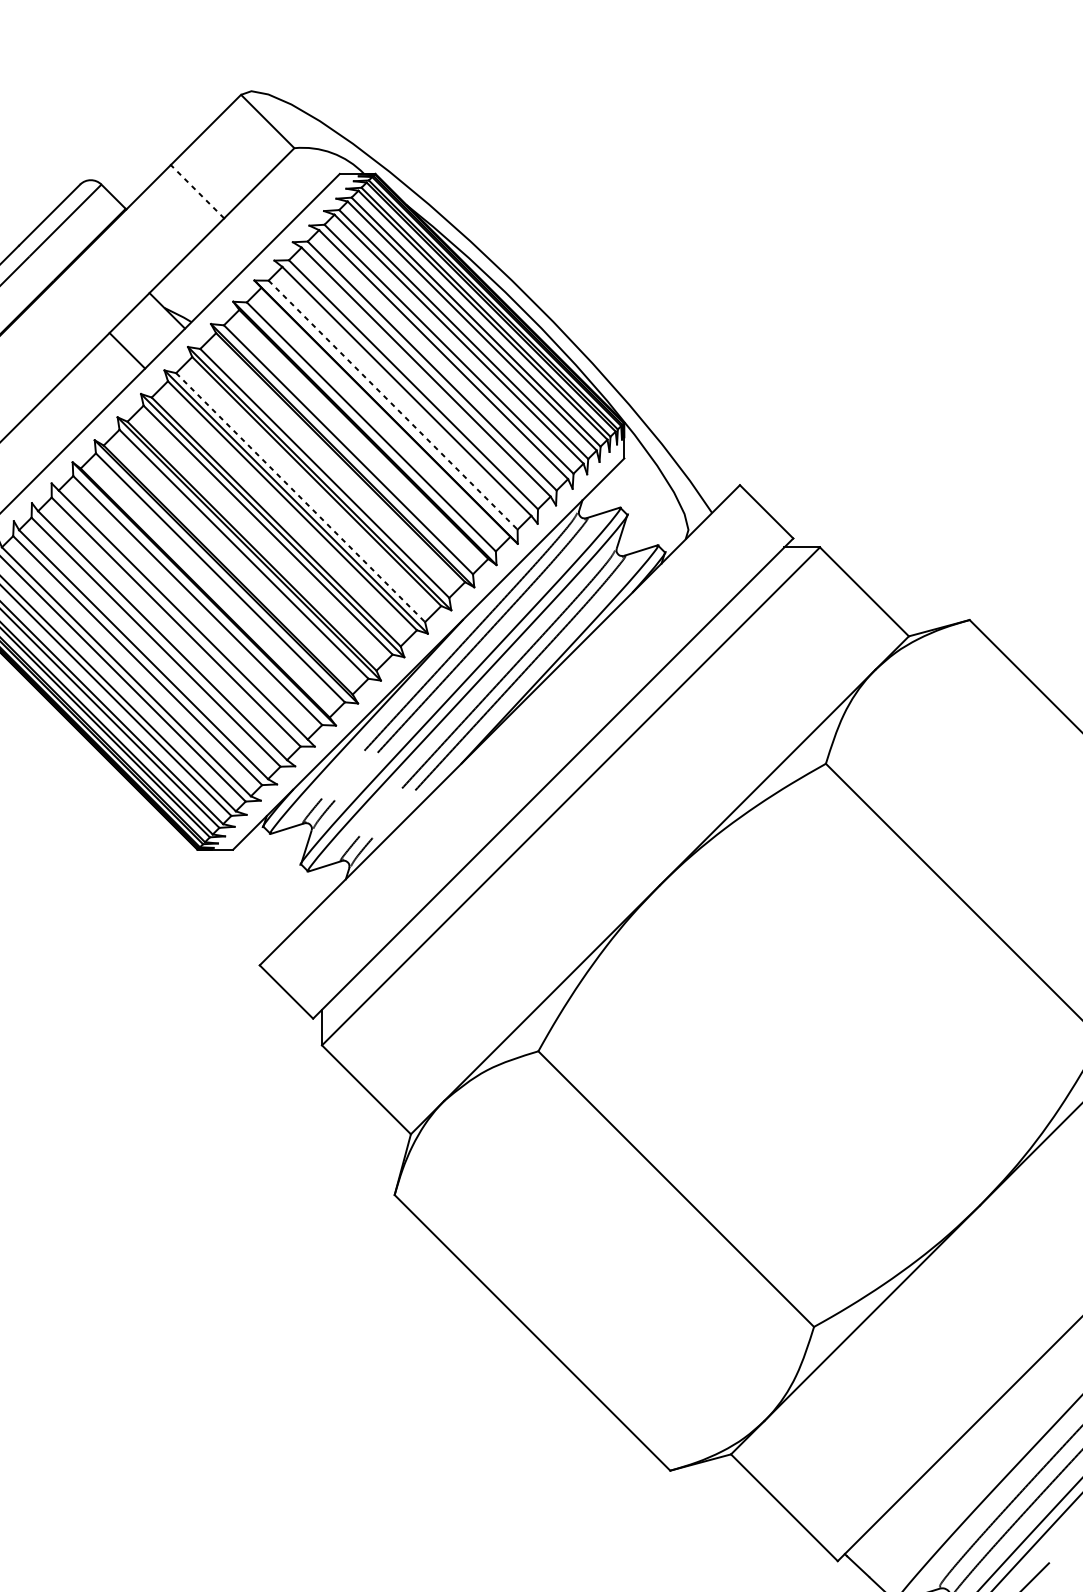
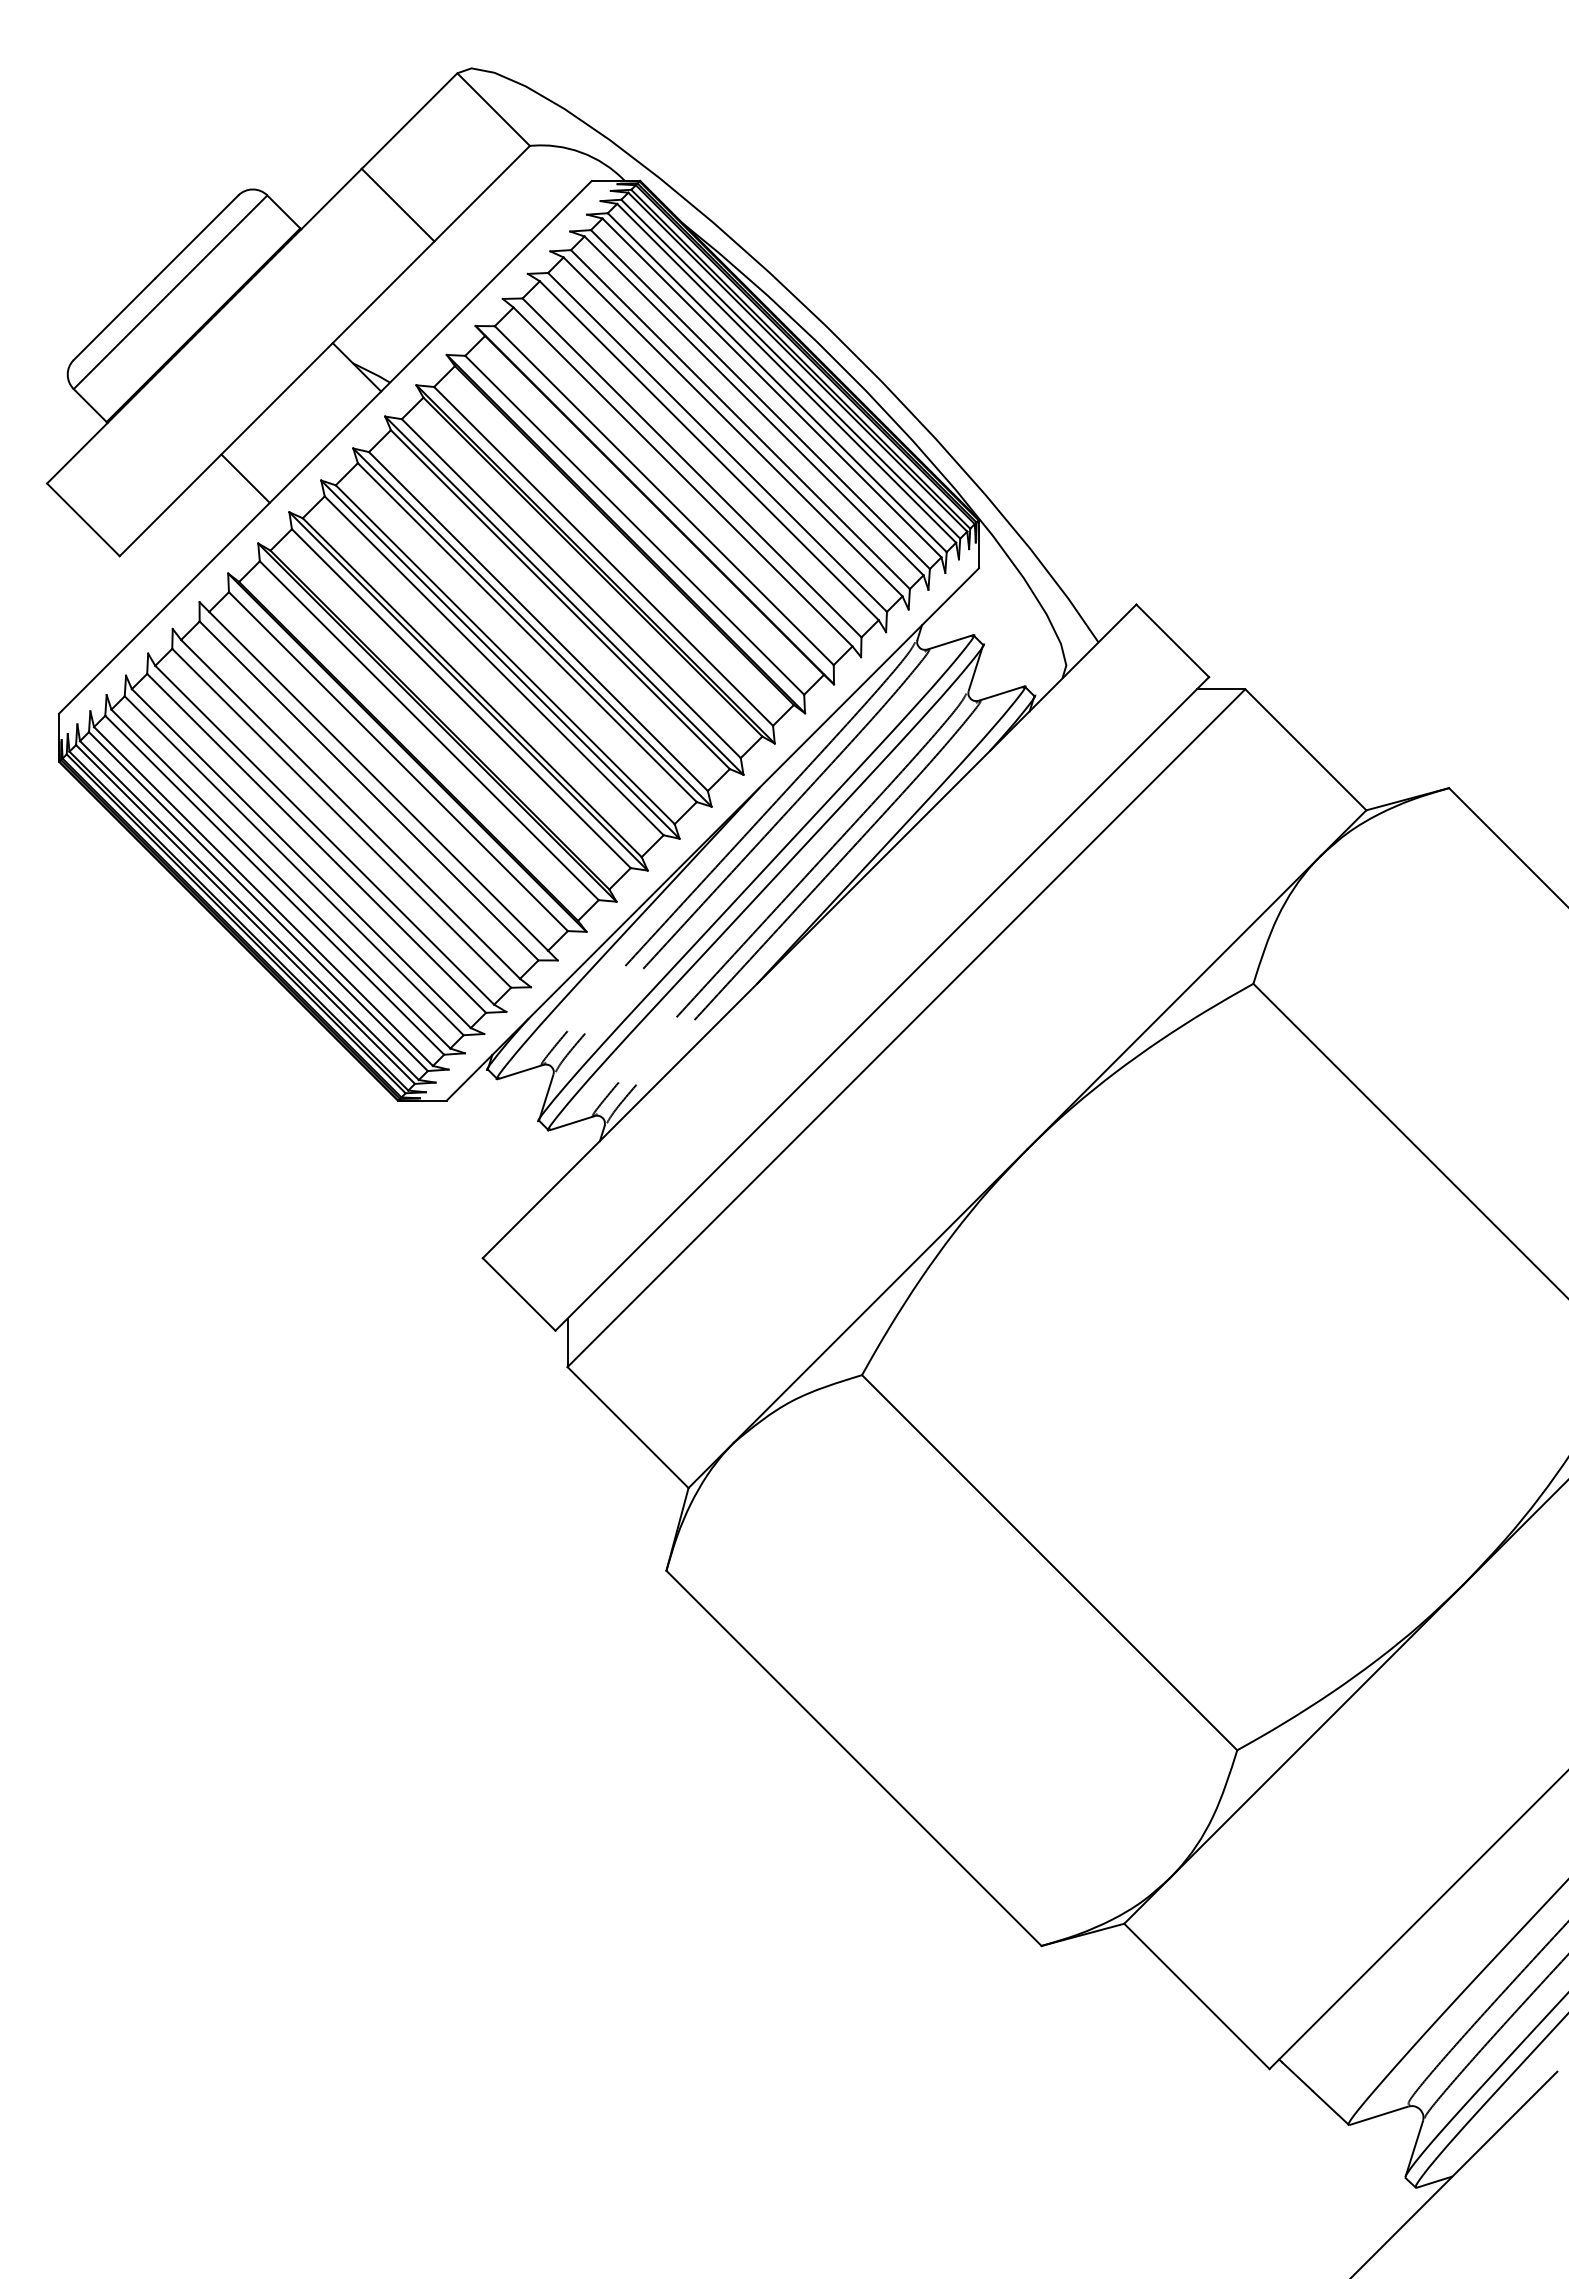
line: (197, 191) -> (397, 204), dashed -> solid
line: (127, 350) -> (245, 478), moved
line: (393, 405) -> (664, 495), dashed -> solid
line: (300, 497) -> (538, 621), dashed -> solid

